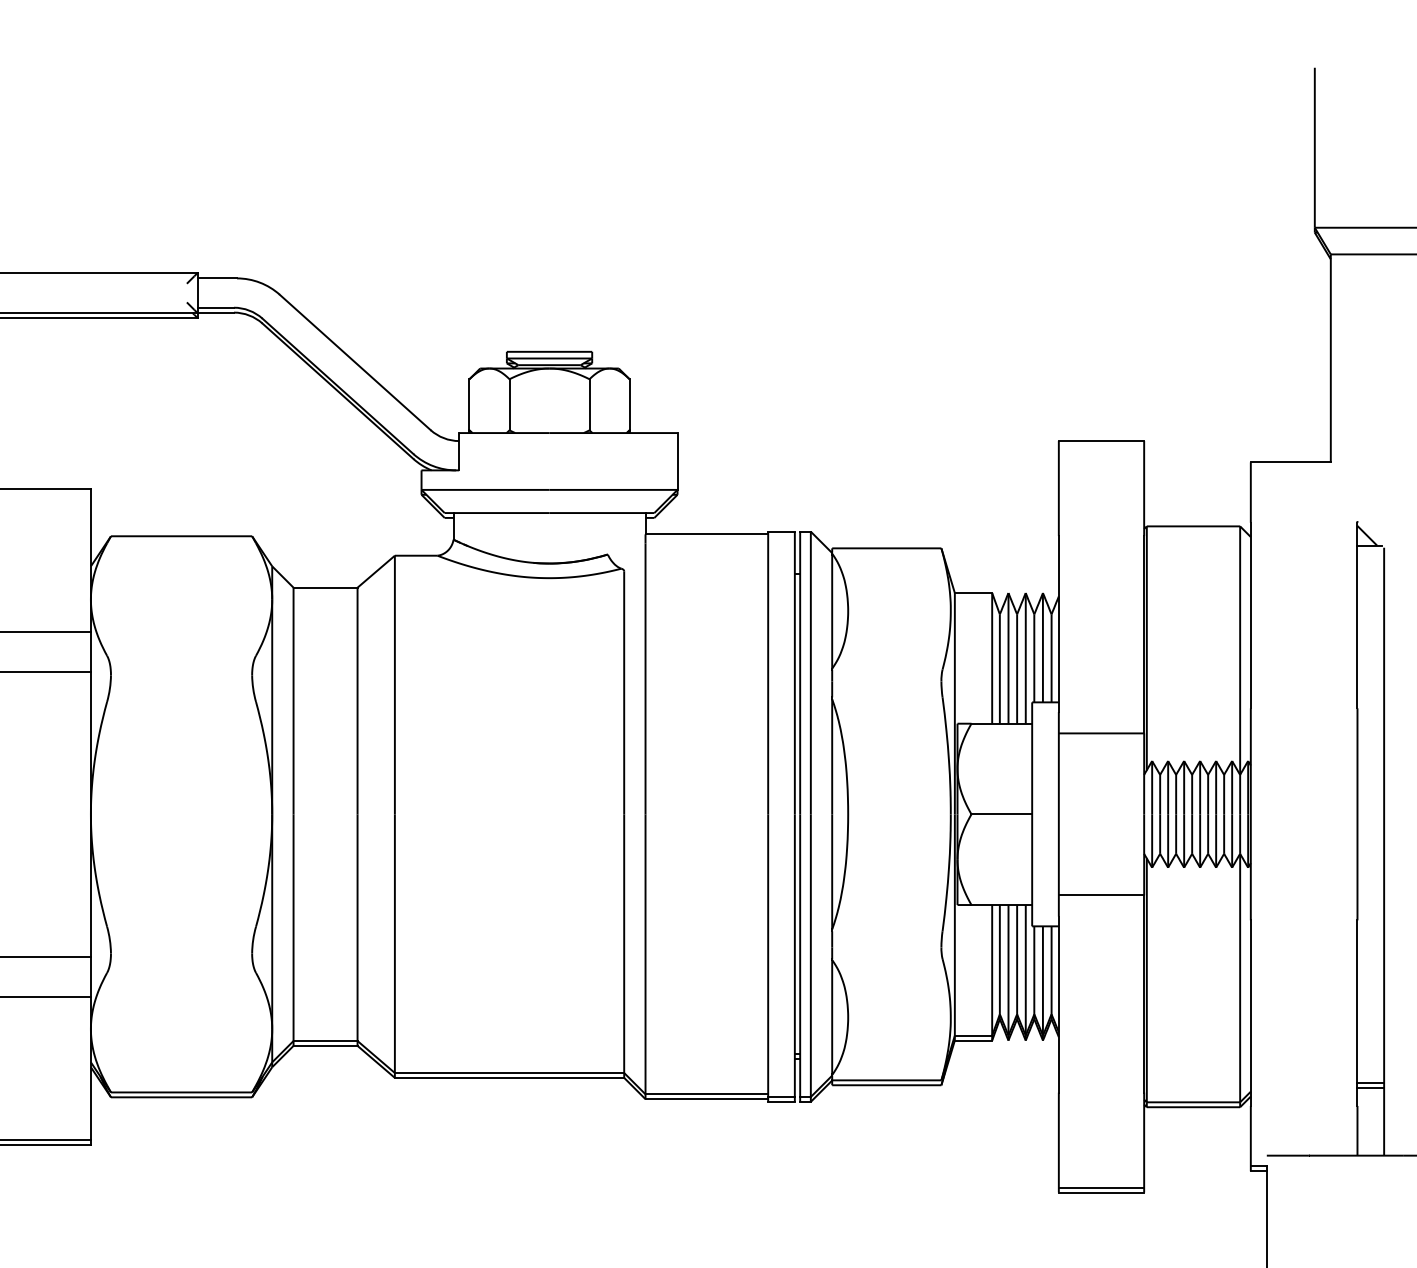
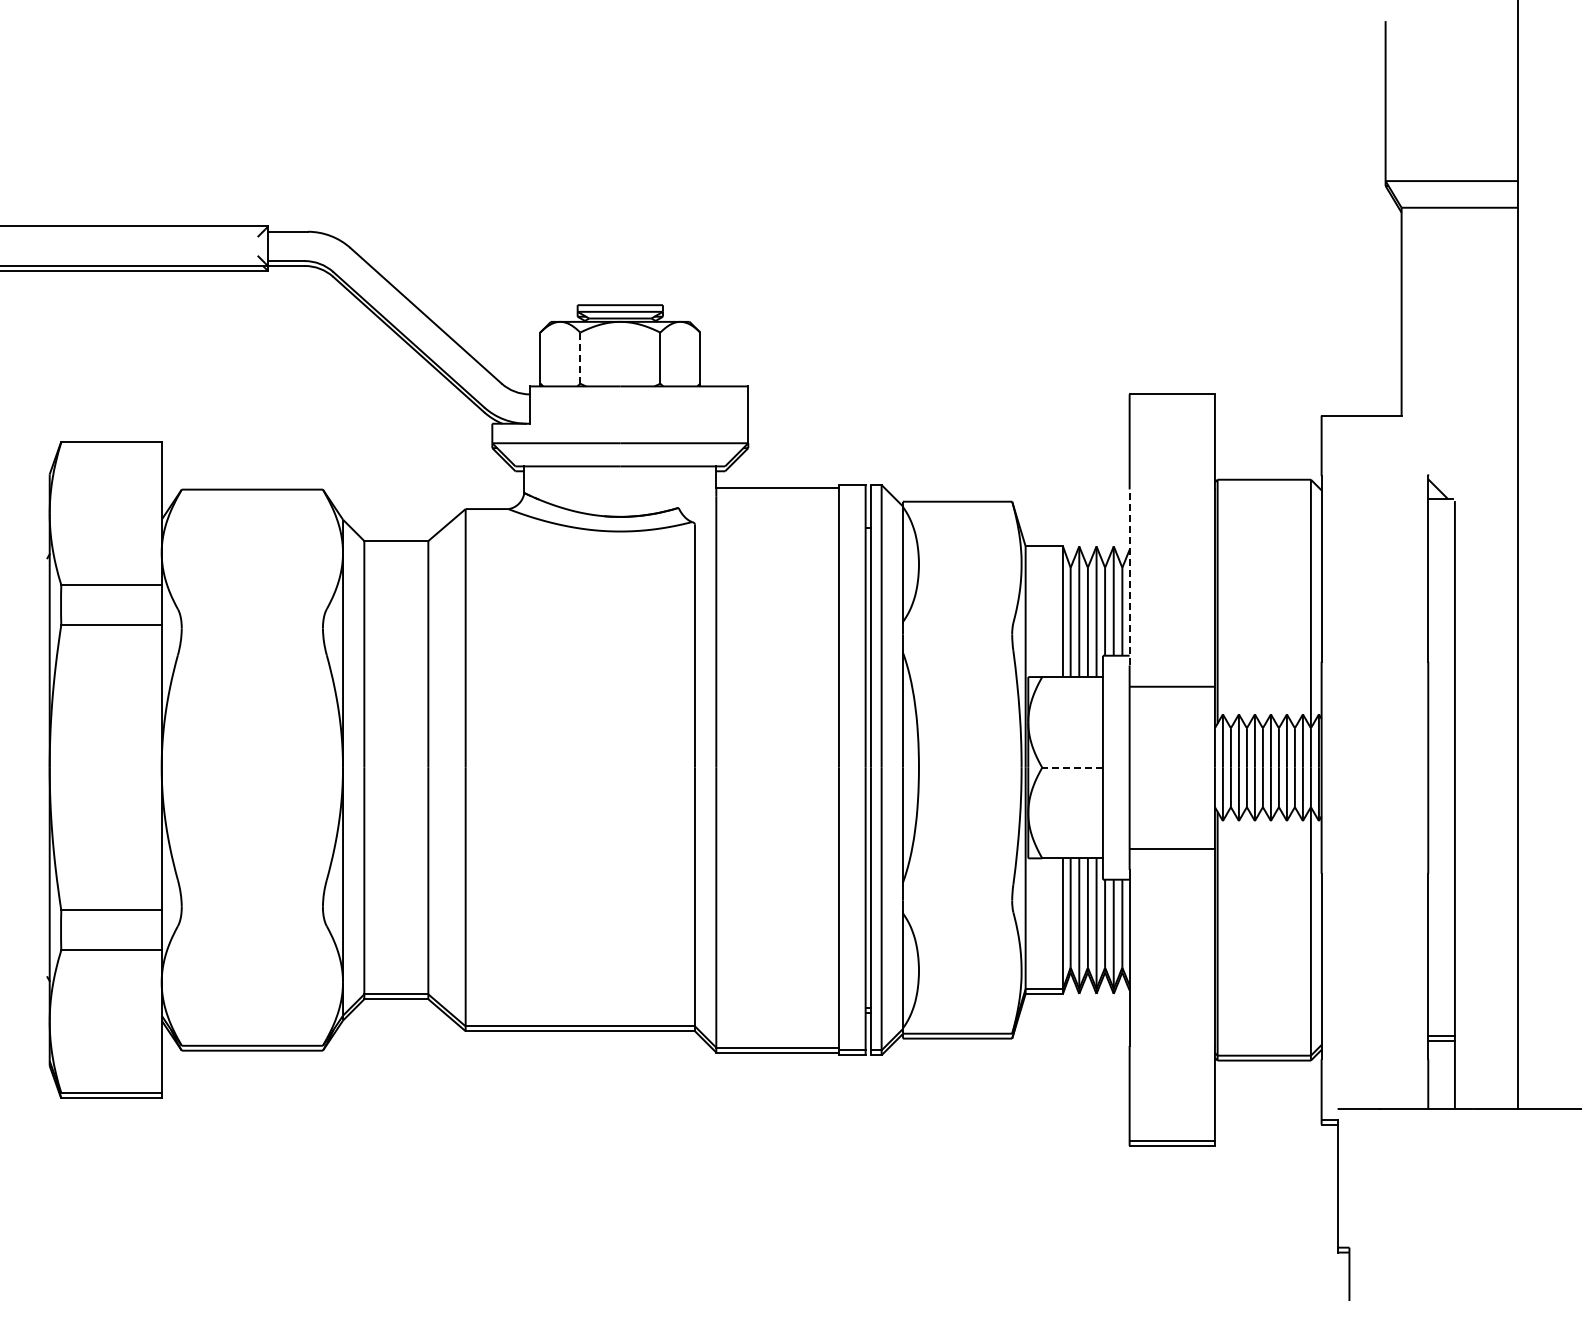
line: (509, 405) -> (580, 358), solid -> dashed
line: (1058, 624) -> (1129, 577), solid -> dashed
line: (1001, 814) -> (1072, 767), solid -> dashed

